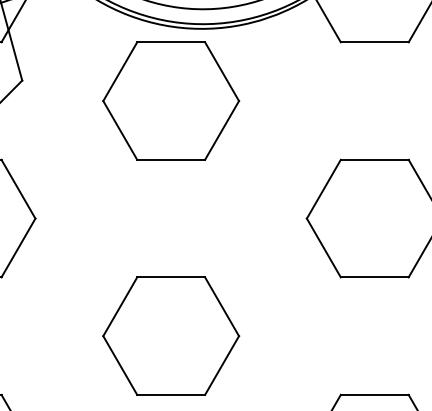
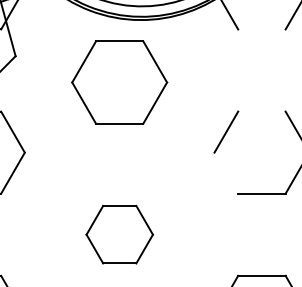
line: (374, 42) -> (261, 29), removed
part: (170, 101) -> (119, 82), moved
line: (374, 159) -> (261, 111), removed
line: (324, 247) -> (226, 172), removed
part: (170, 335) -> (119, 234), size x0.7

